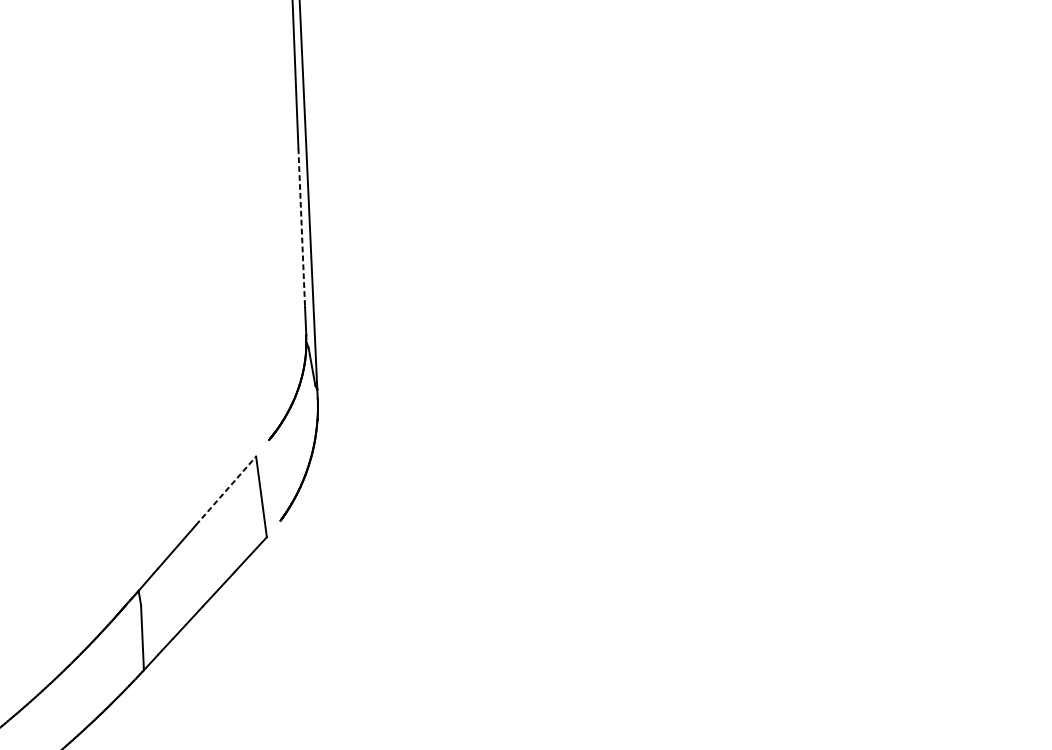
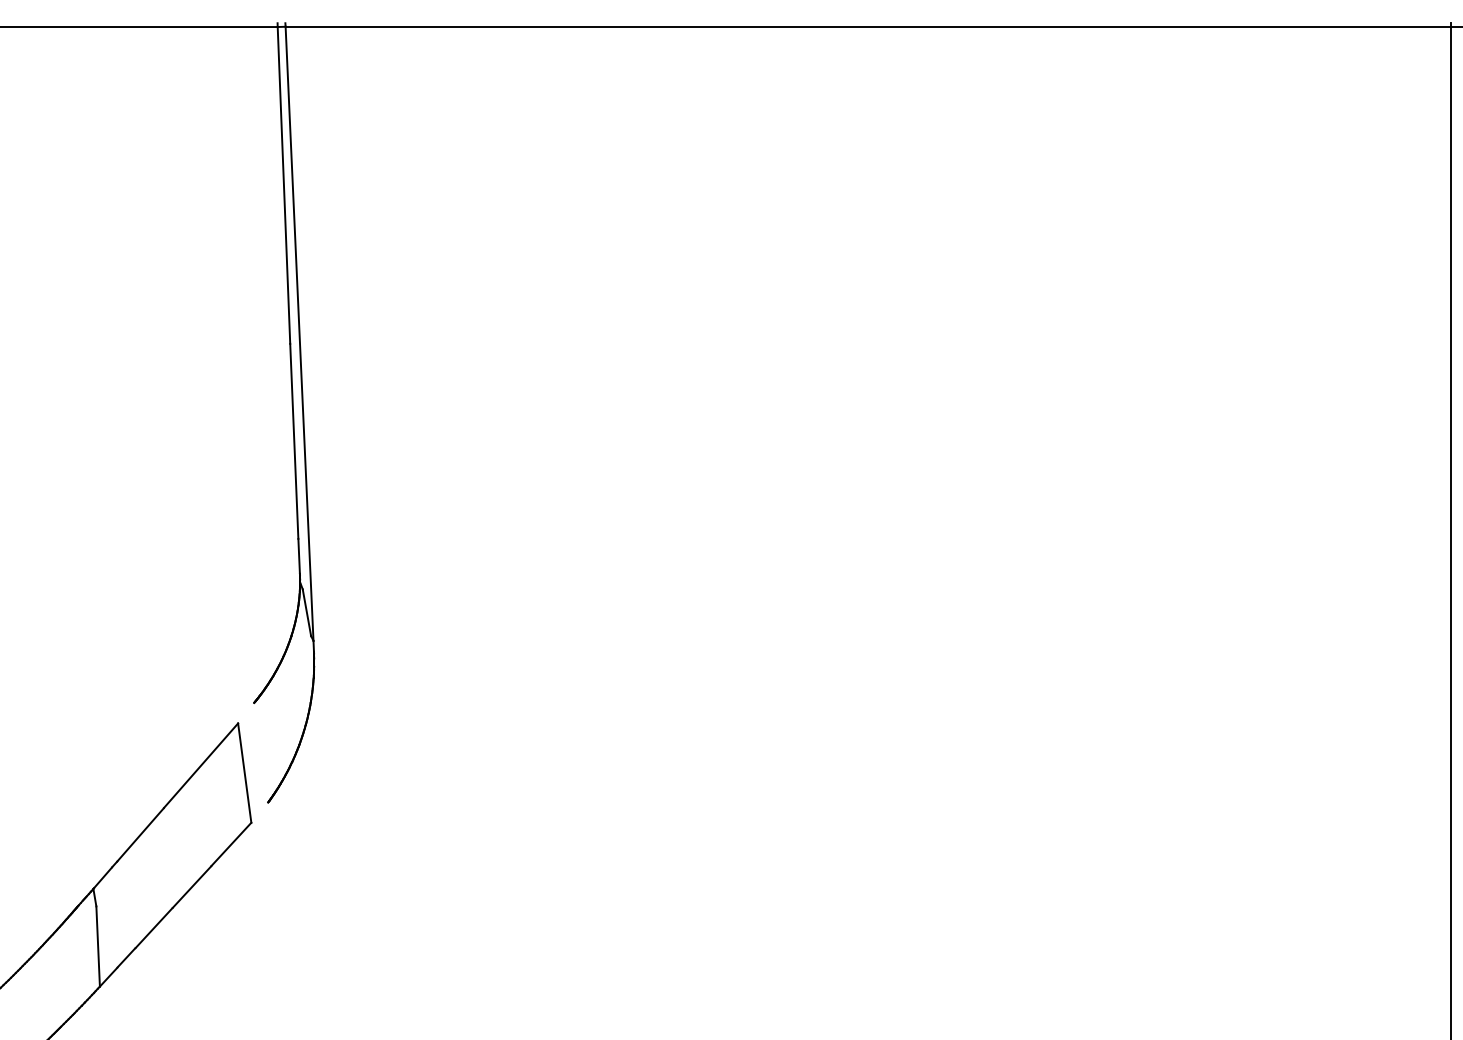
line: (301, 227) -> (294, 441), dashed -> solid
line: (226, 490) -> (201, 765), dashed -> solid

